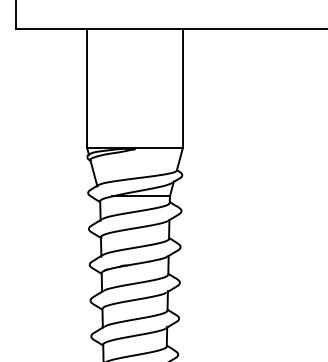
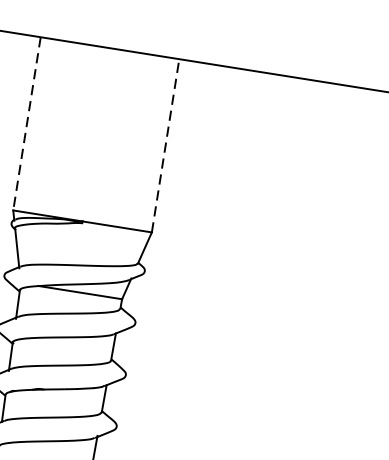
line: (87, 88) -> (27, 123), solid -> dashed
line: (182, 88) -> (165, 145), solid -> dashed

